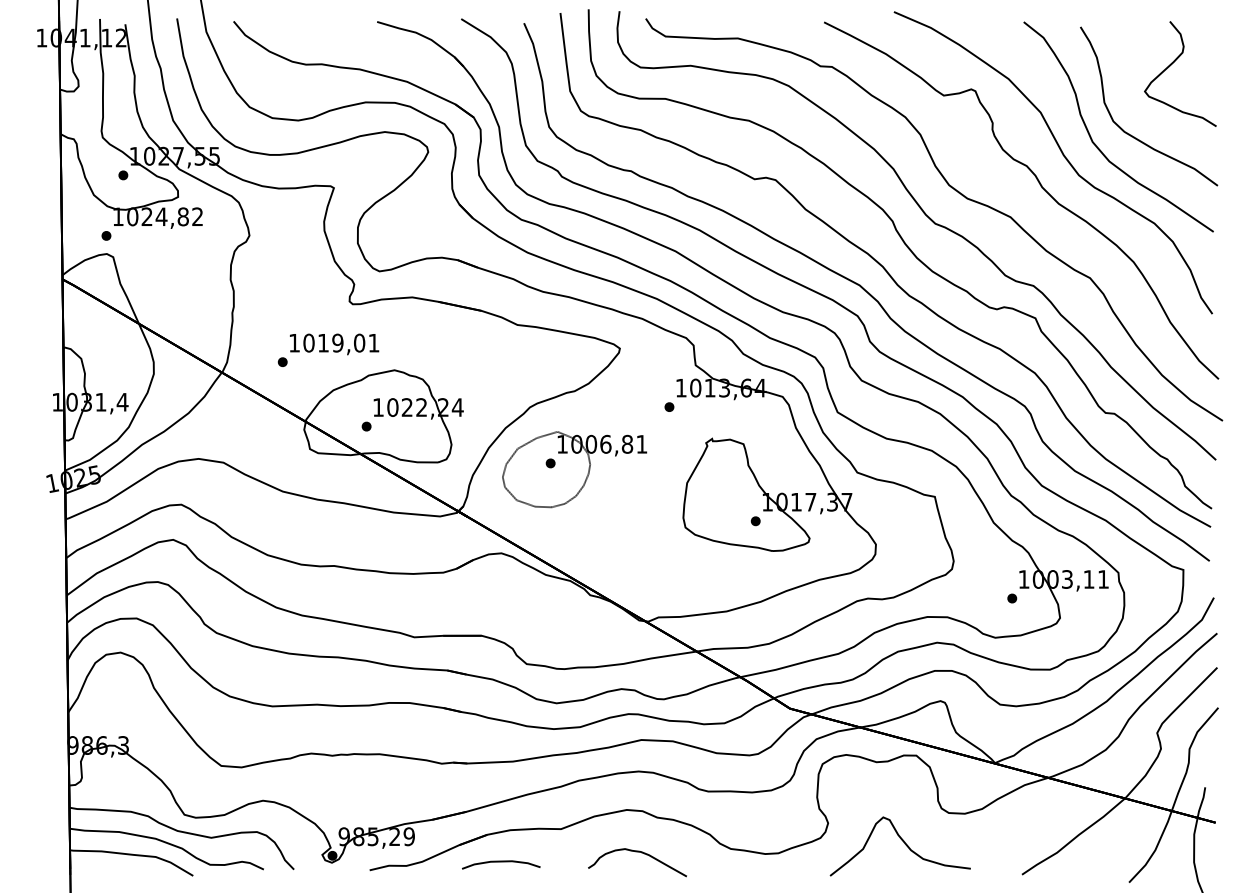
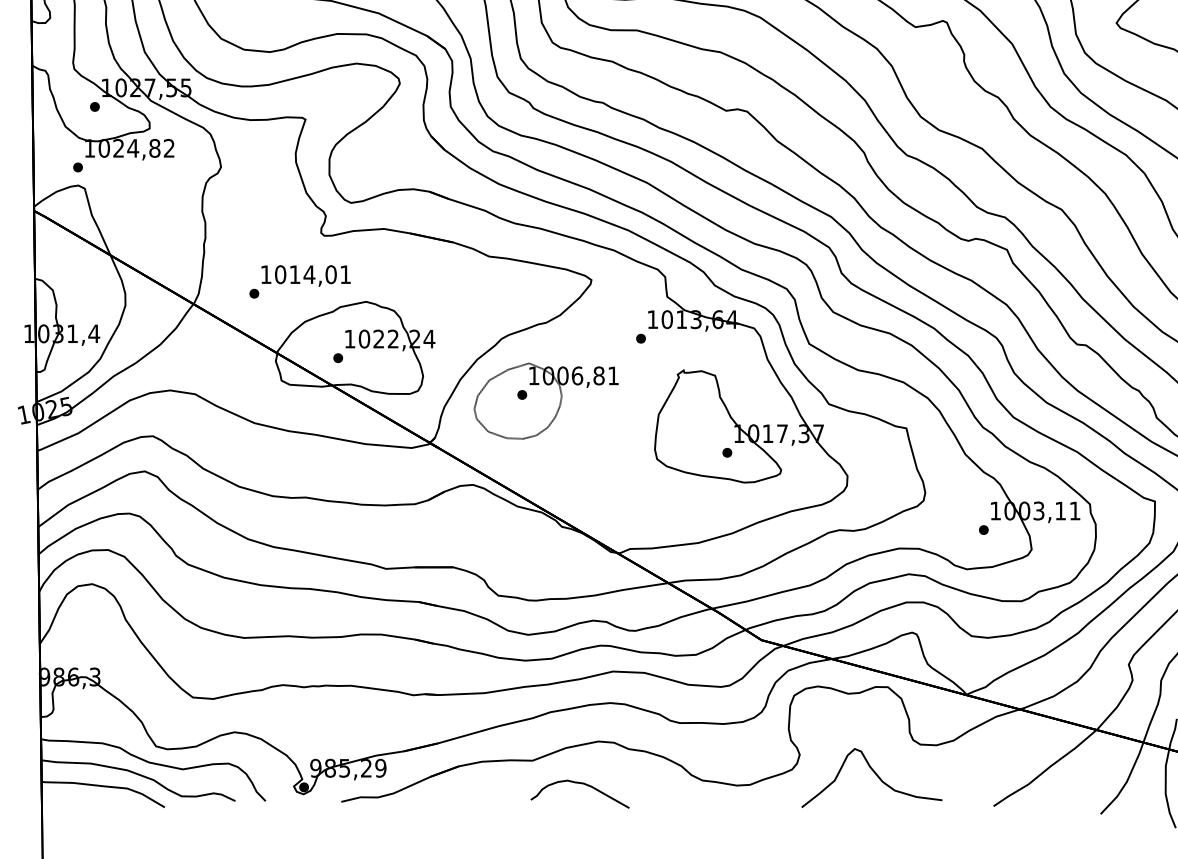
text: (337, 342) -> (309, 274), 1019,01 -> 1014,01
curve: (641, 853) -> (584, 785), moved
curve: (501, 862) -> (473, 794), removed

